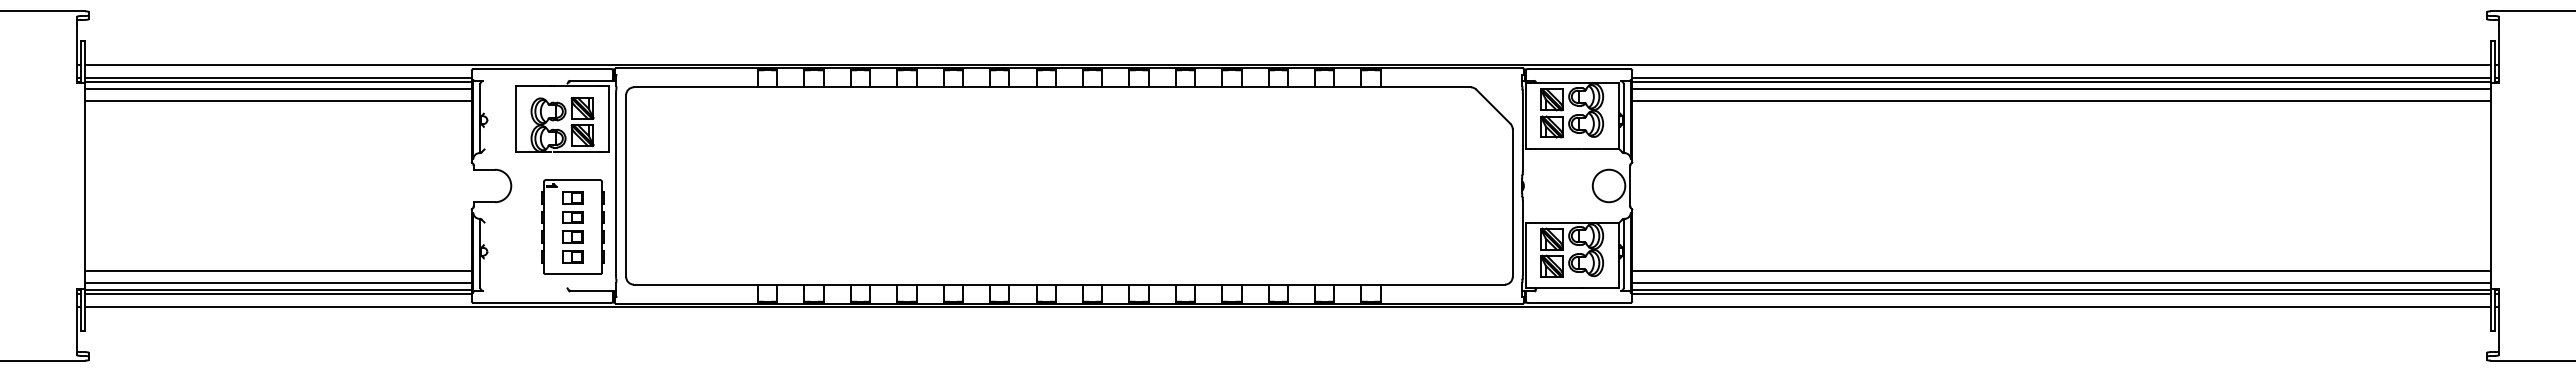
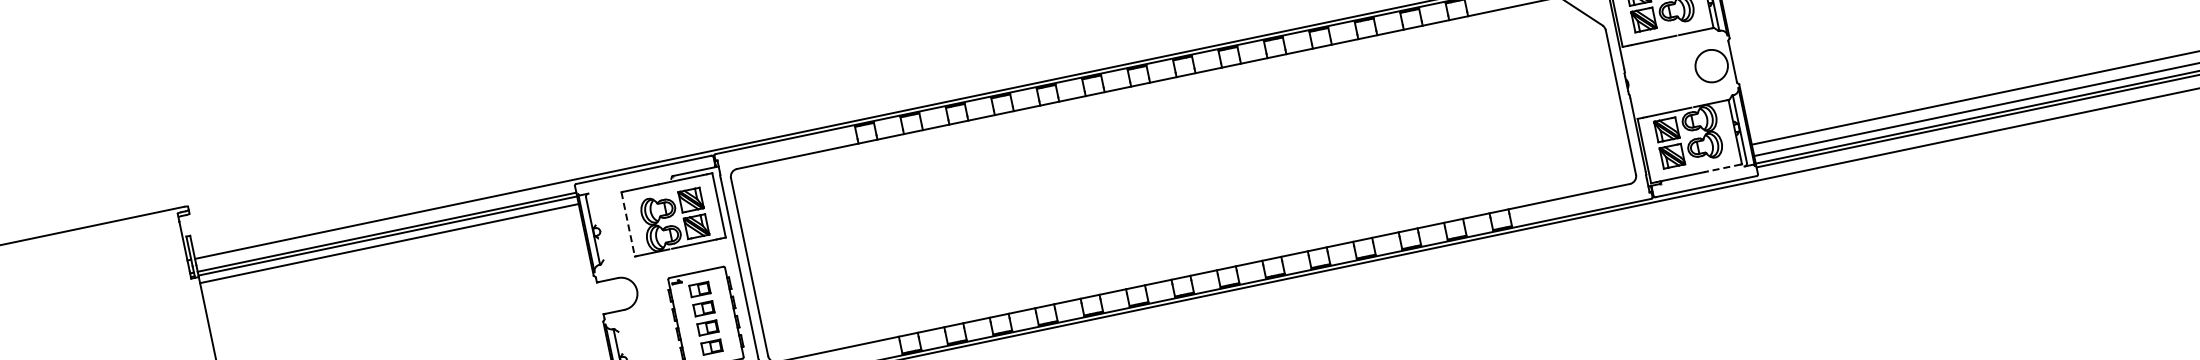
line: (278, 100) -> (391, 254), removed
line: (516, 119) -> (628, 224), solid -> dashed
line: (1600, 288) -> (1724, 168), solid -> dashed

